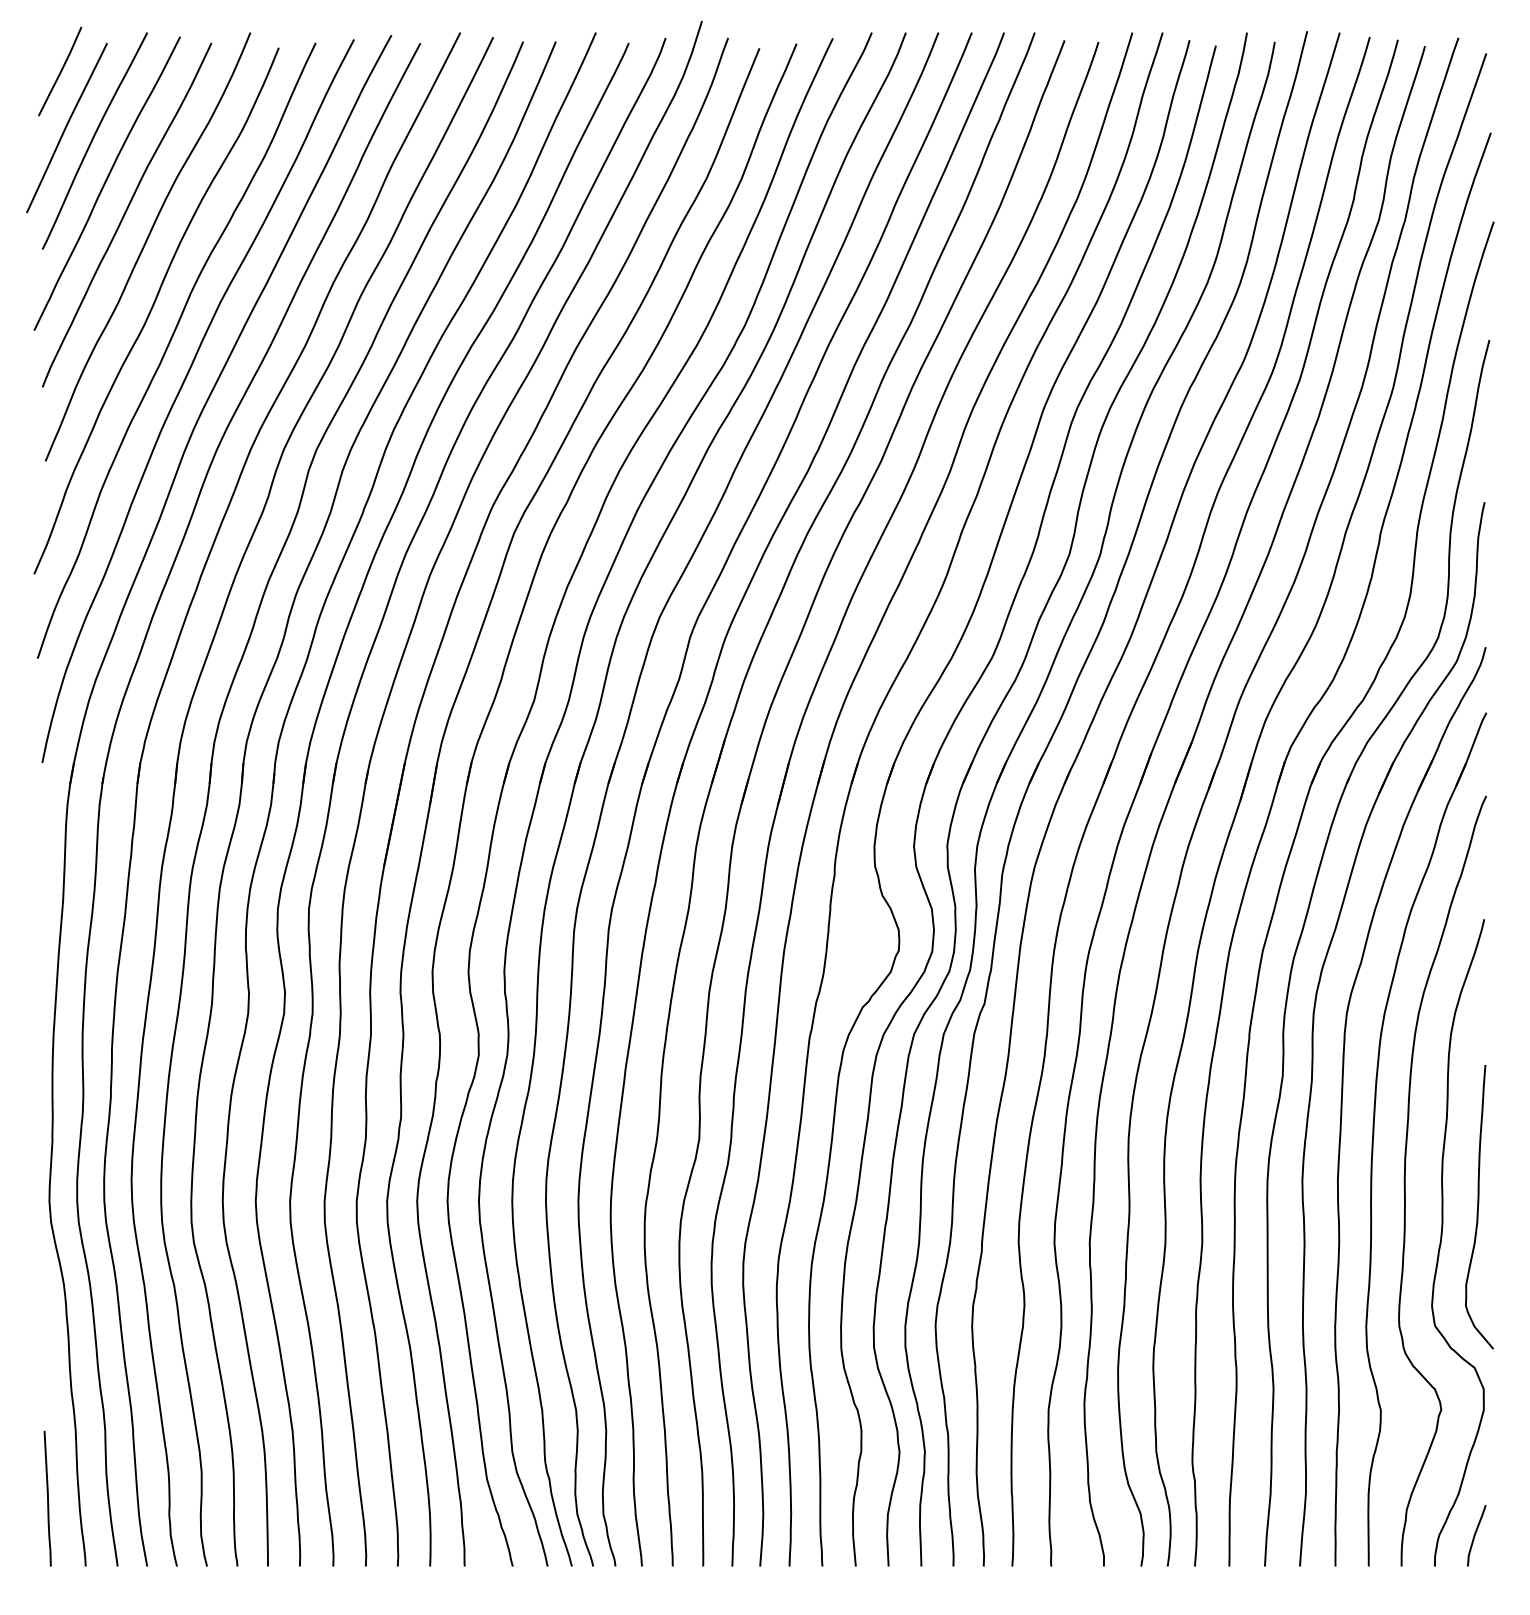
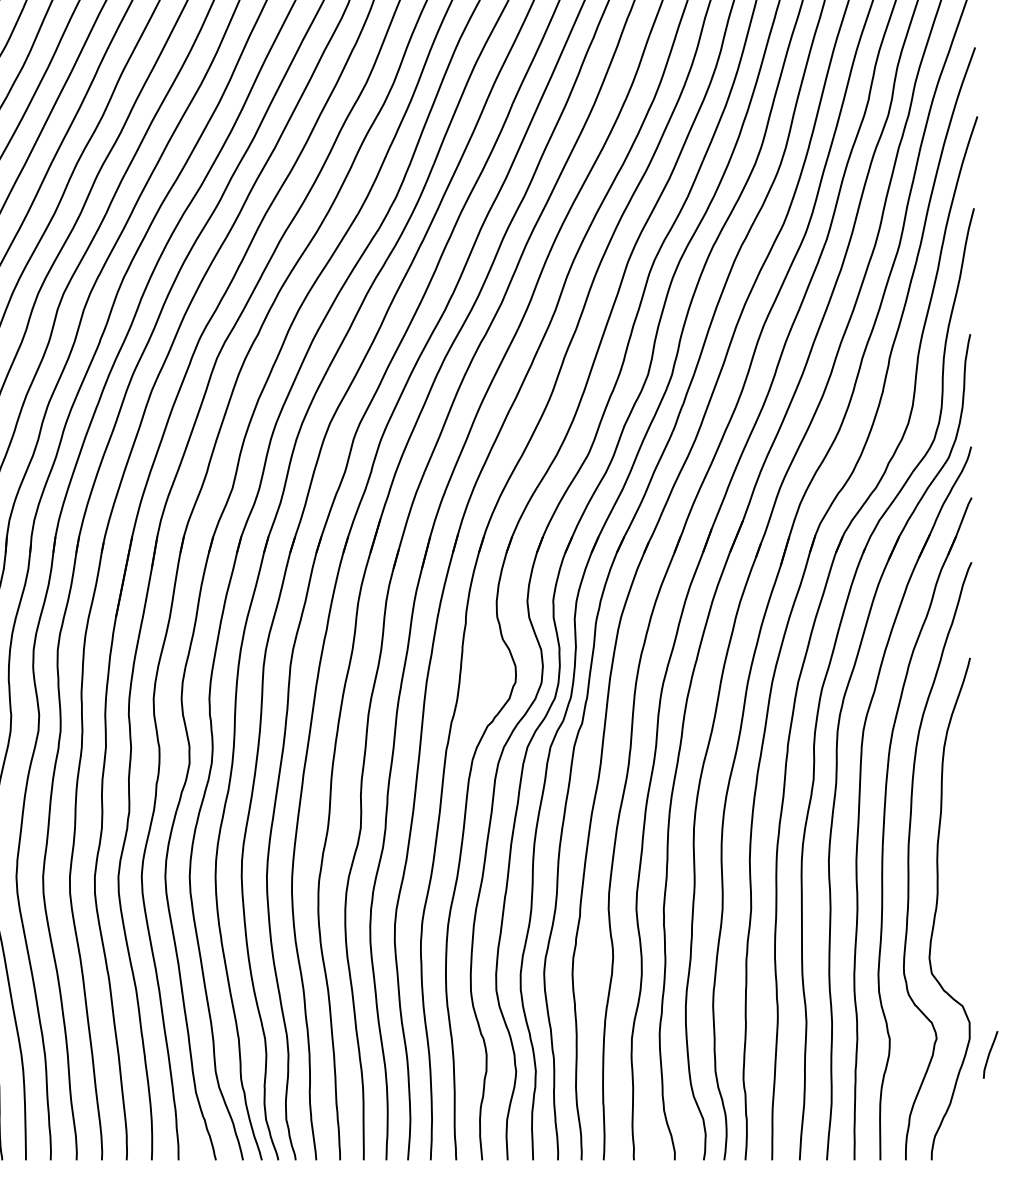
curve: (1478, 1207) -> (965, 881), removed
curve: (1475, 1535) -> (989, 1054), moved

